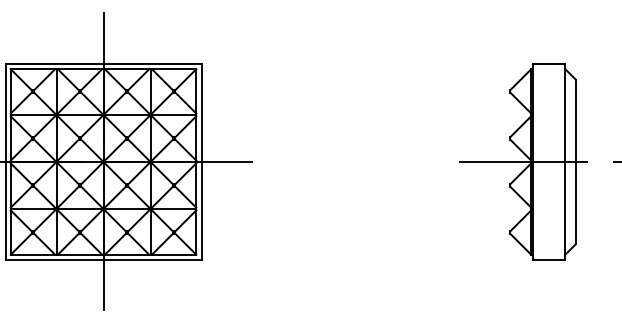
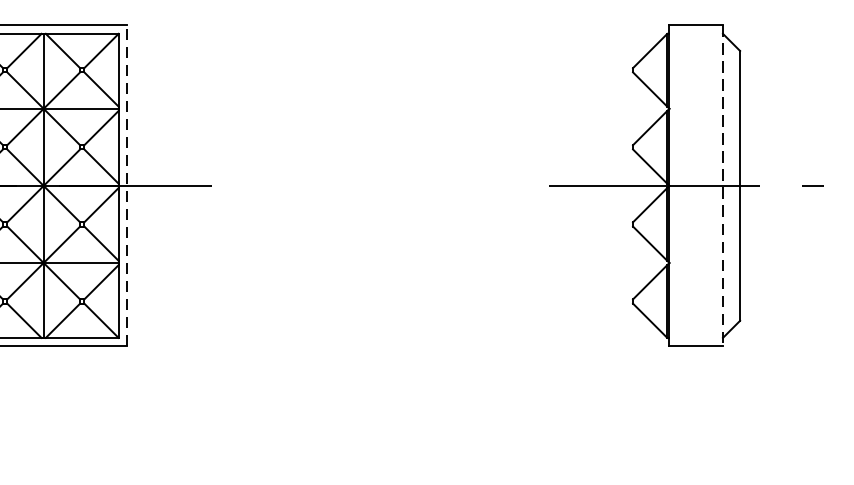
line: (201, 161) -> (127, 185), solid -> dashed
line: (565, 162) -> (723, 186), solid -> dashed

